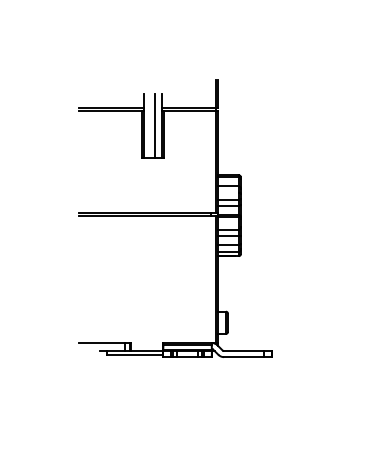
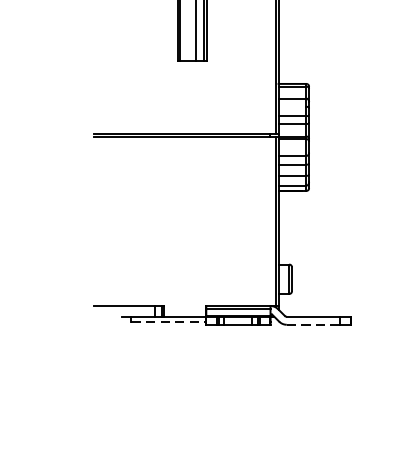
line: (135, 355) -> (169, 322), solid -> dashed
line: (244, 357) -> (313, 325), solid -> dashed

